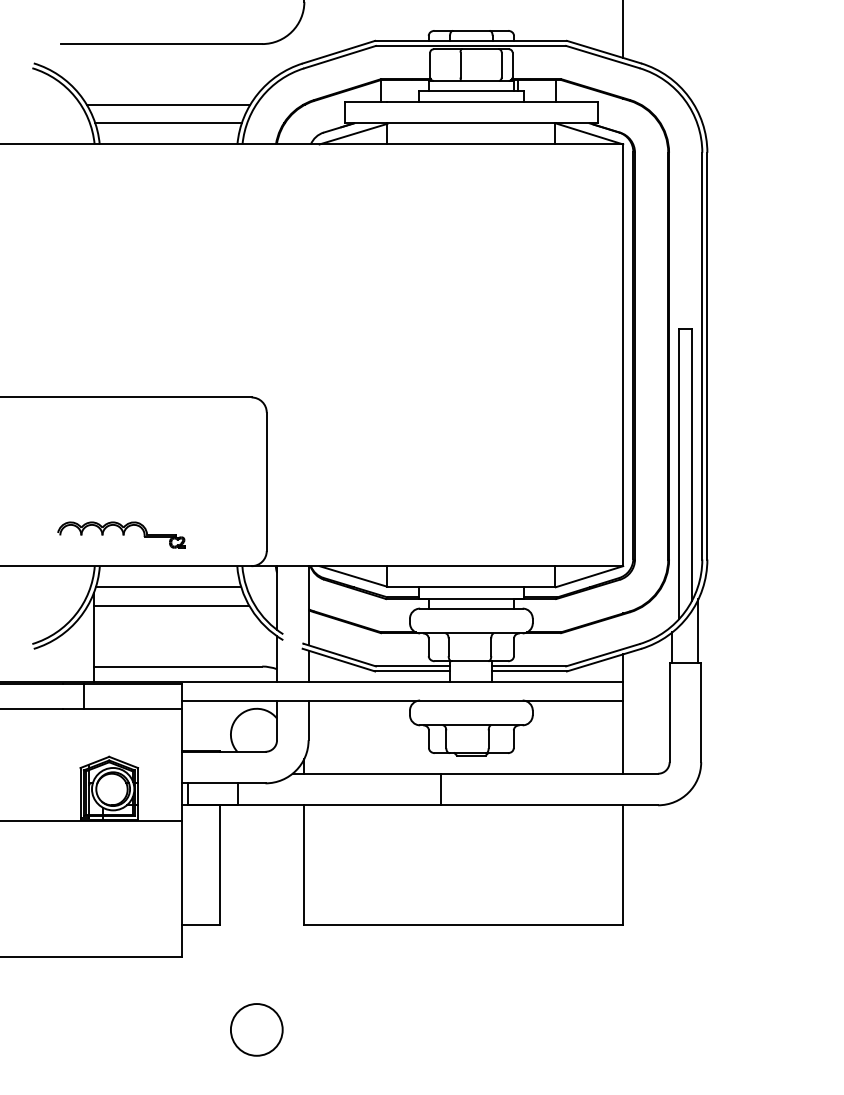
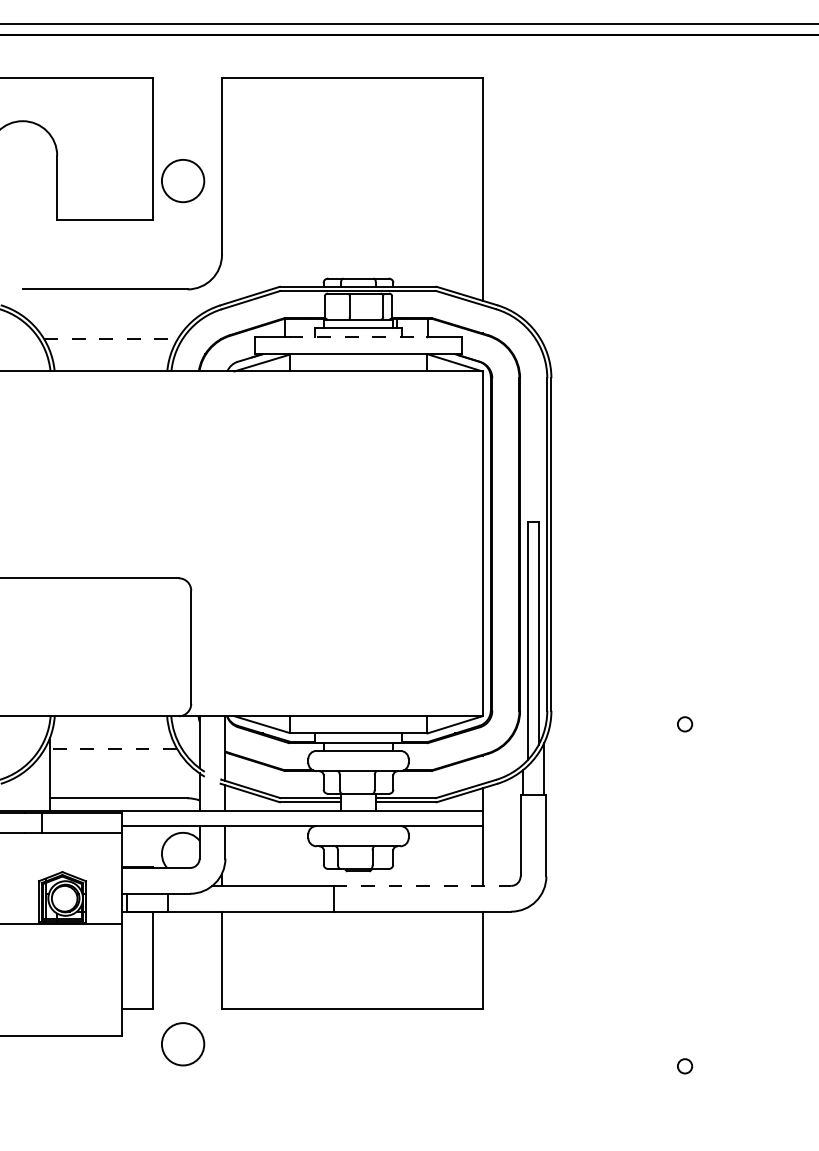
line: (471, 102) -> (358, 337), solid -> dashed
line: (167, 105) -> (110, 339), solid -> dashed
line: (167, 123) -> (110, 354), removed
part: (120, 534) -> (71, 690), removed
line: (167, 587) -> (110, 733), removed
line: (171, 605) -> (113, 748), solid -> dashed
line: (549, 773) -> (422, 885), solid -> dashed
circle: (257, 1030) -> (183, 1044), moved

